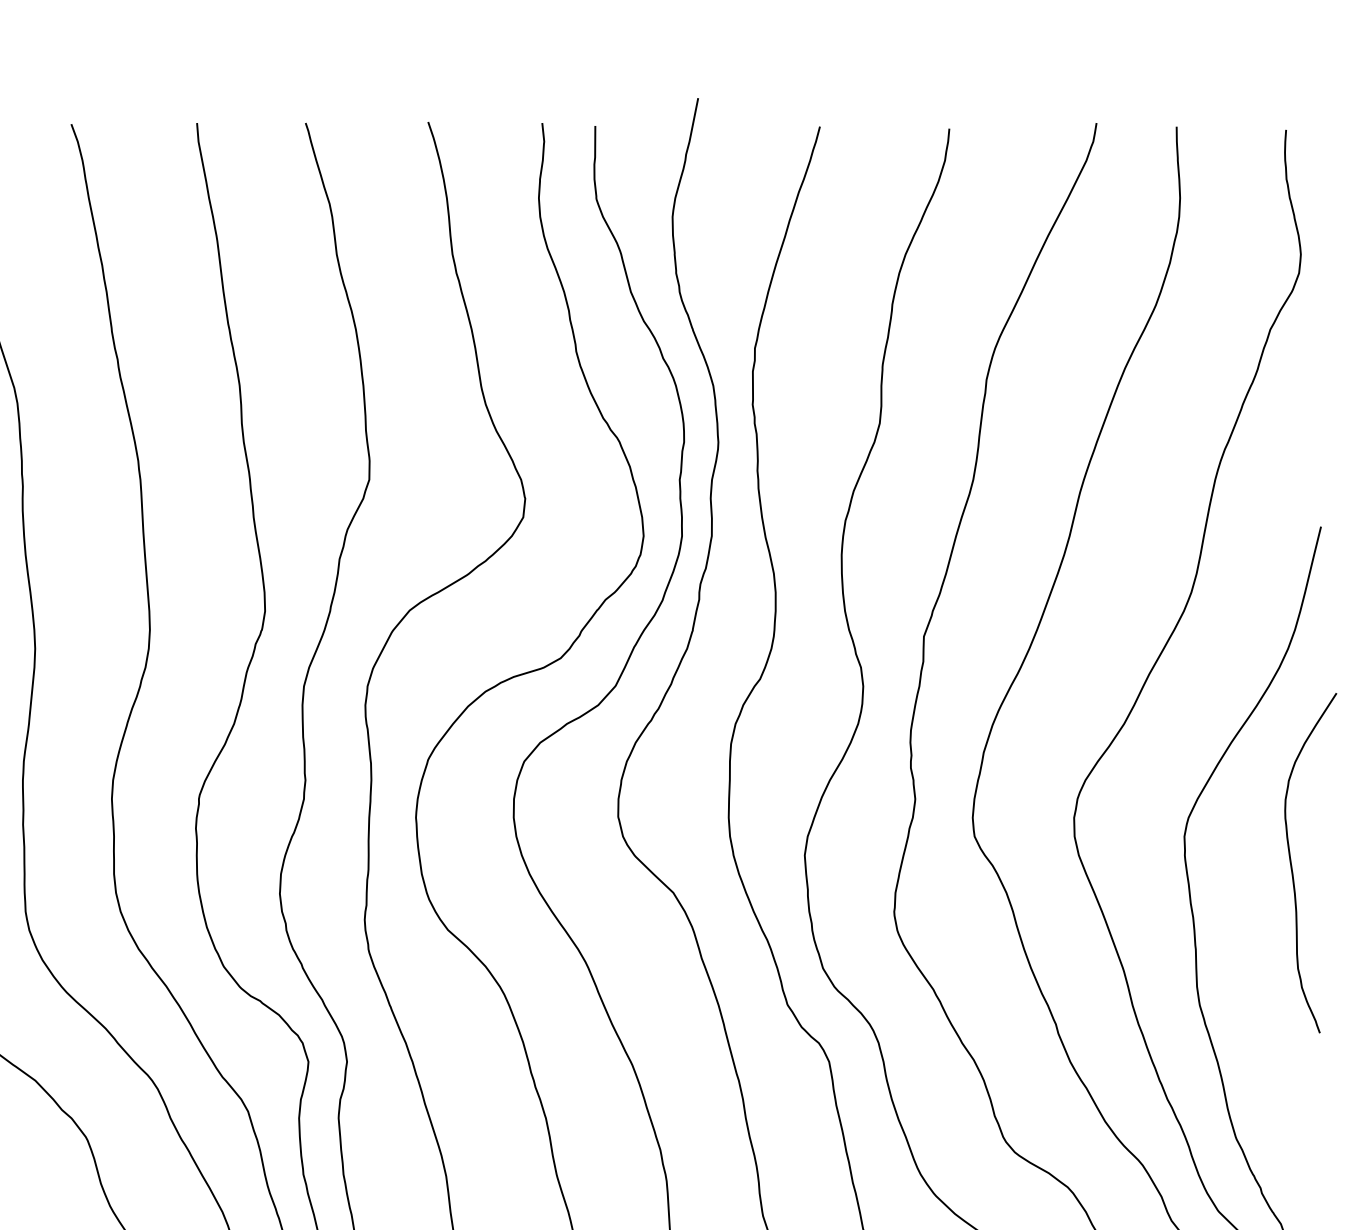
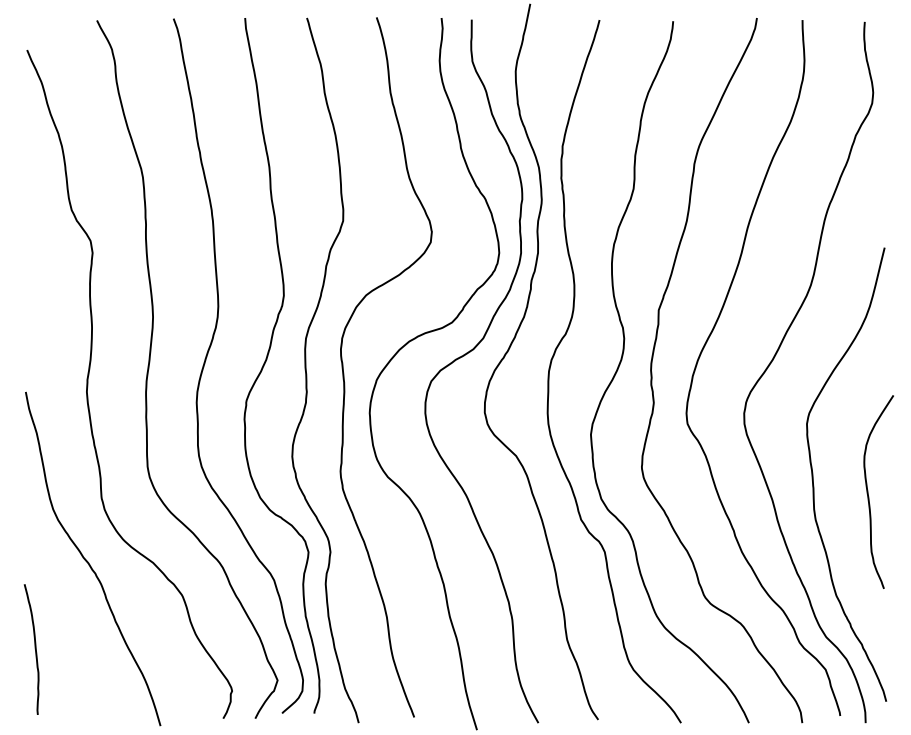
curve: (1292, 862) -> (868, 491), moved

